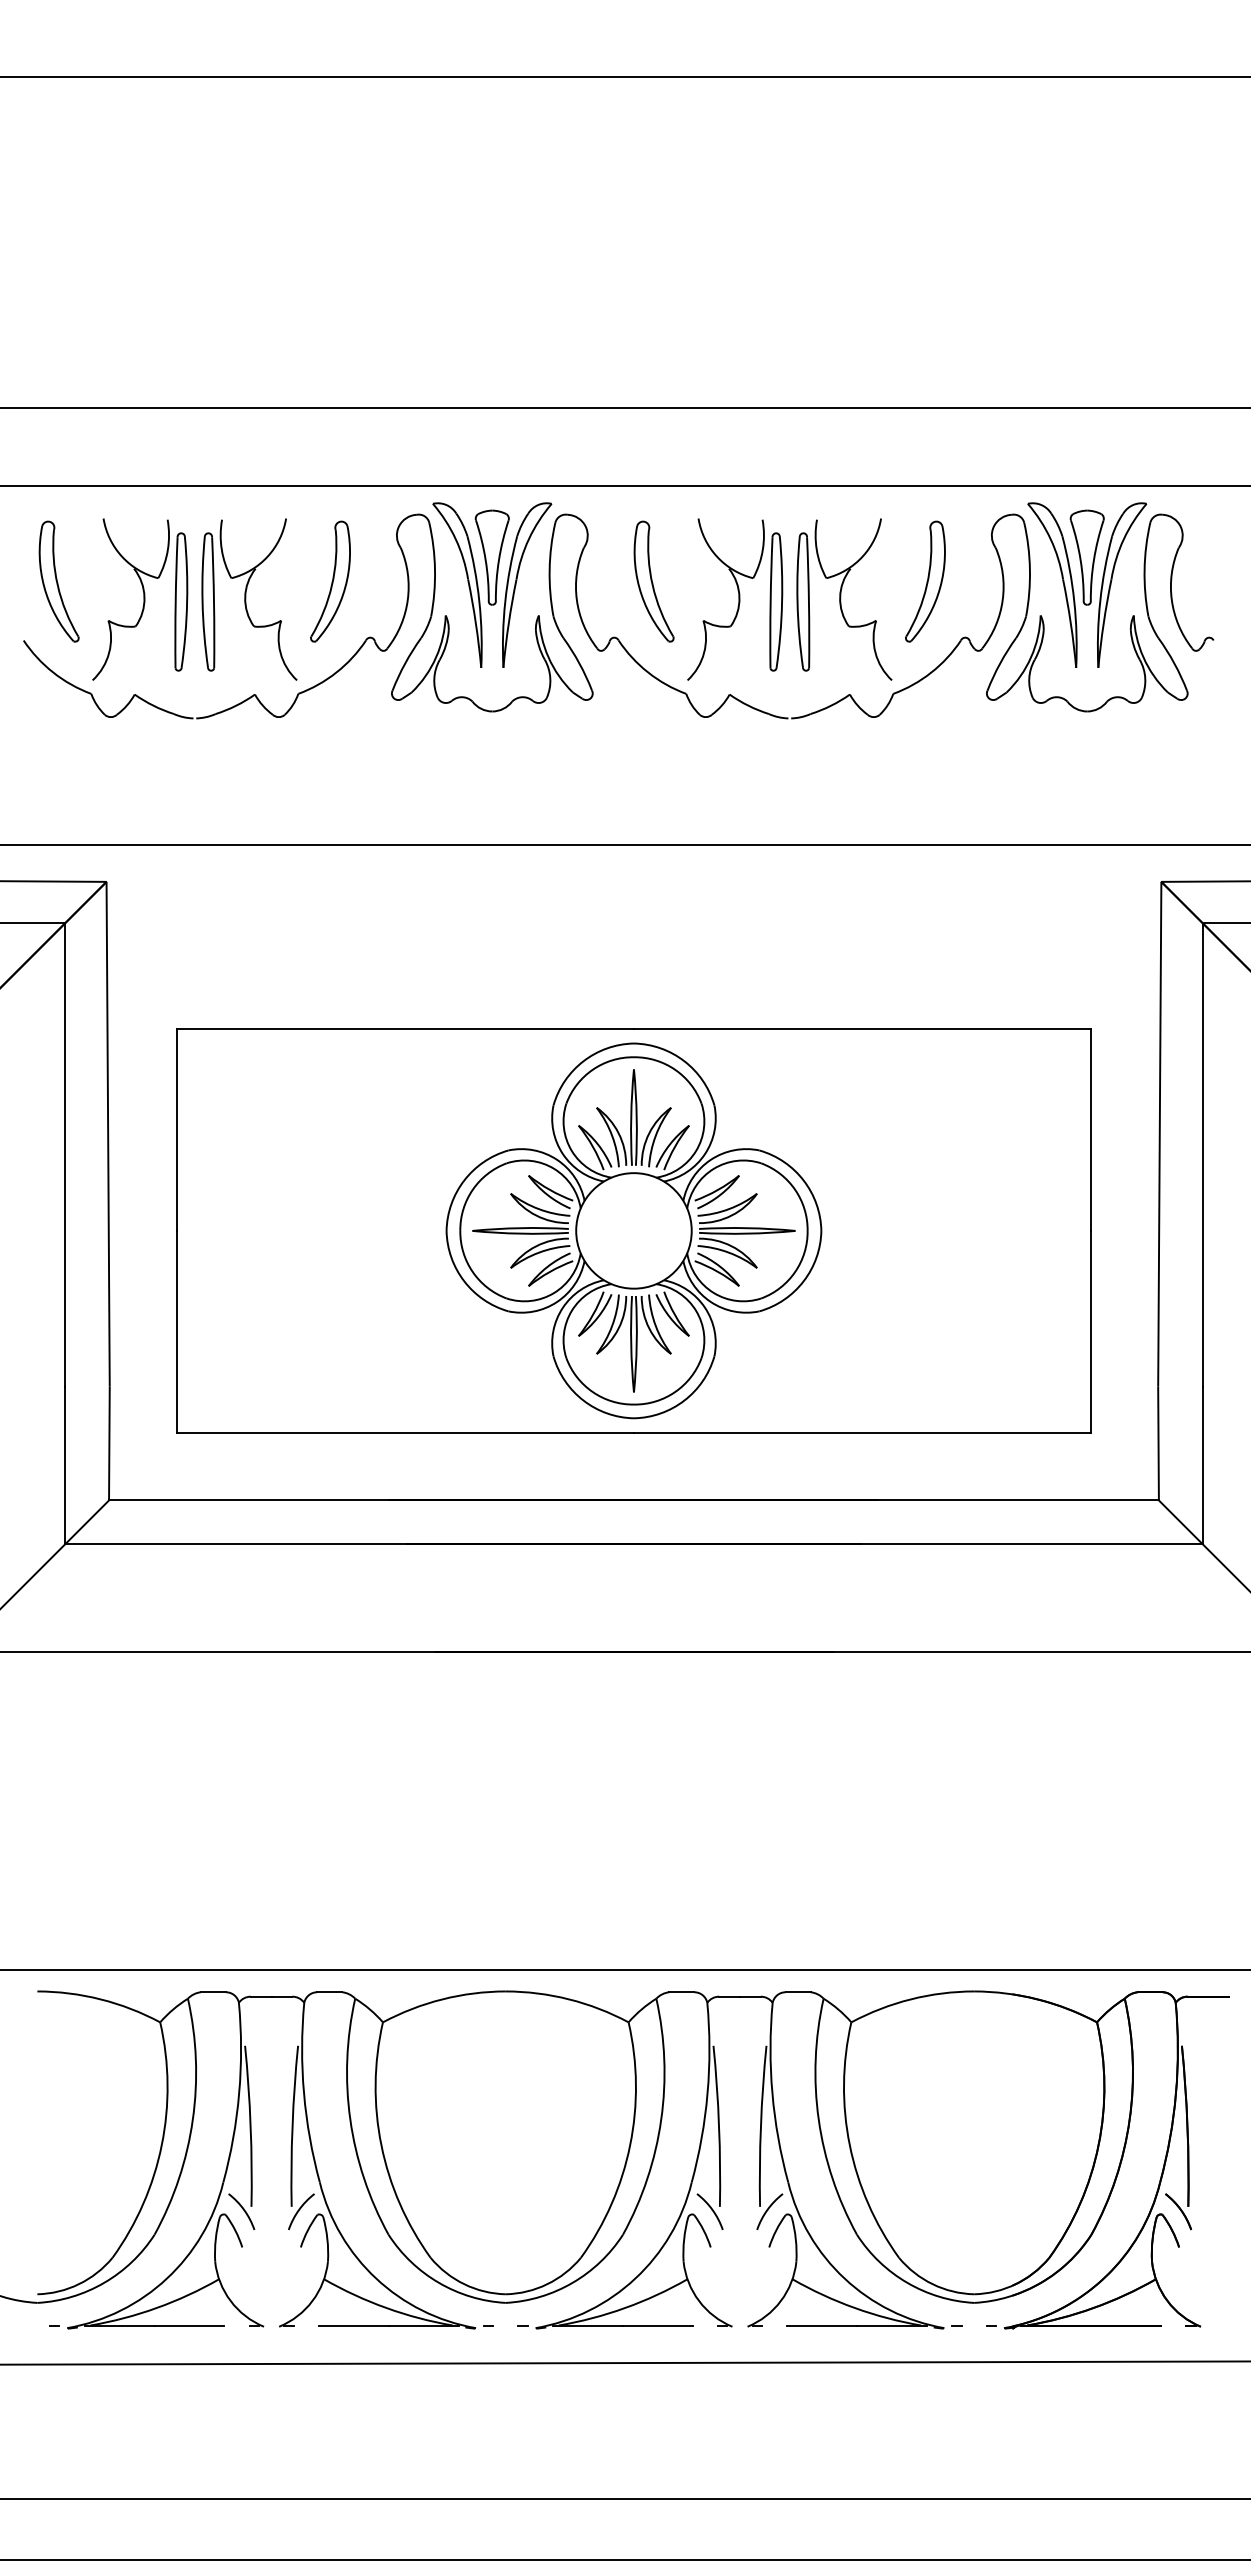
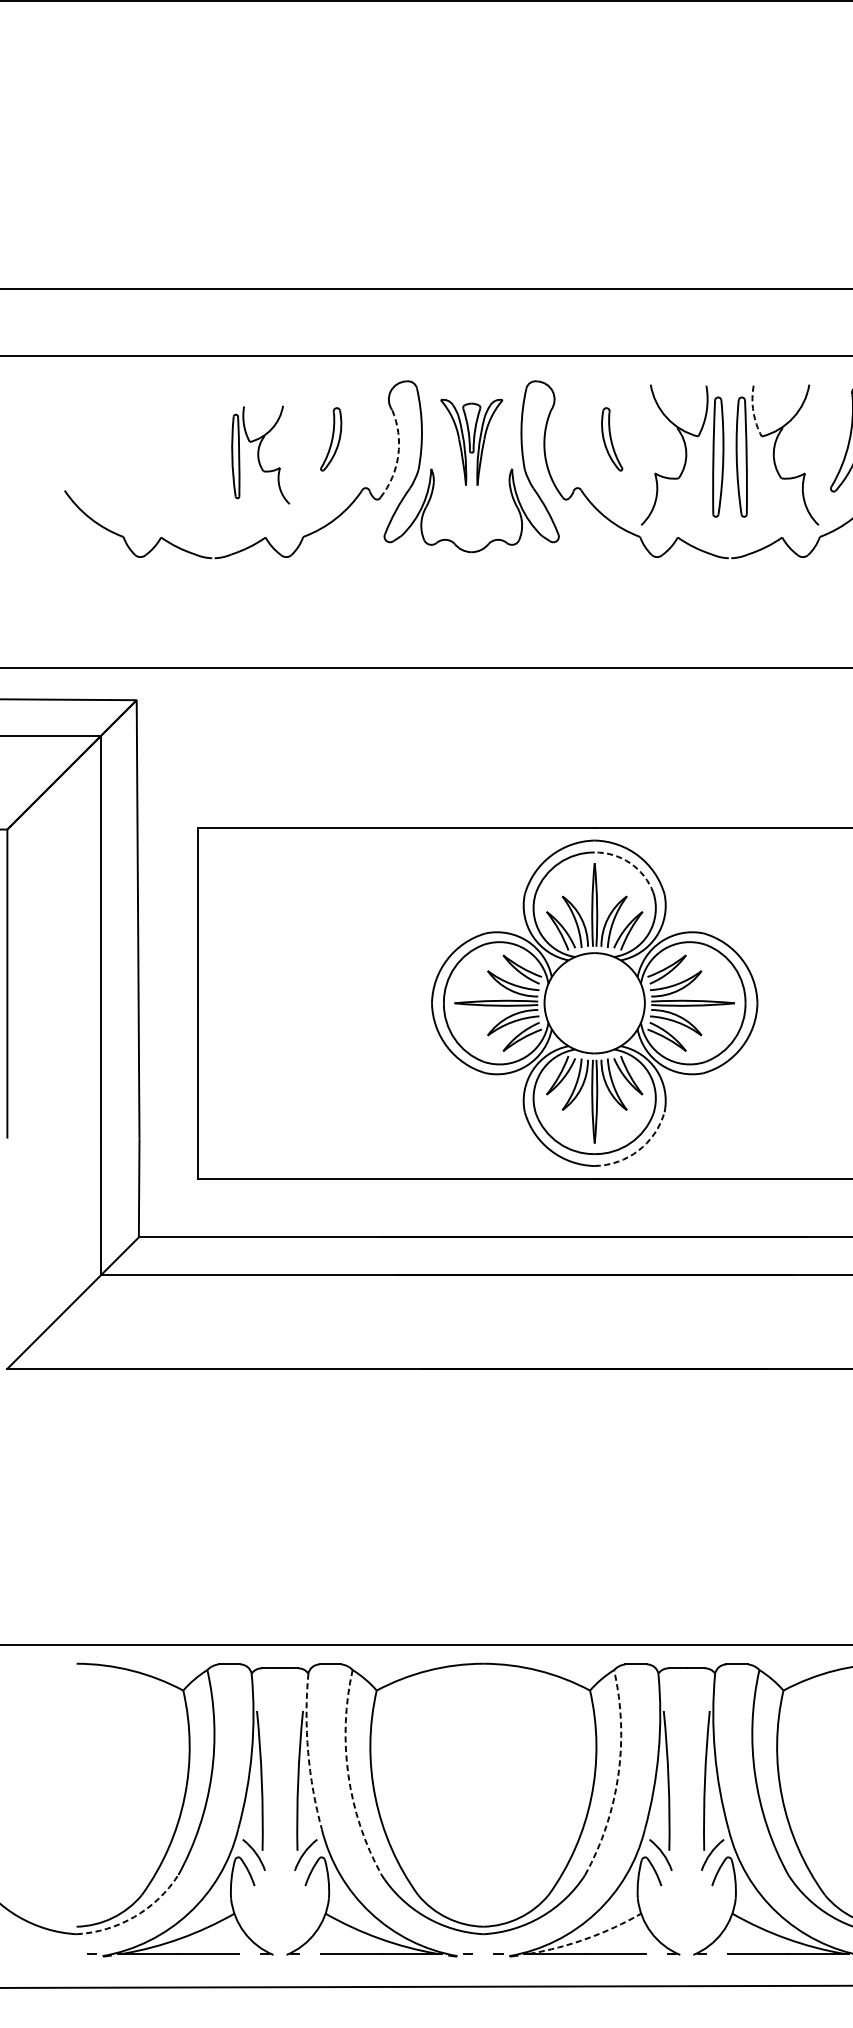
arc: (816, 549) -> (753, 411), solid -> dashed
part: (58, 581) -> (94, 439), removed
part: (330, 581) -> (331, 439), size x0.6
part: (653, 581) -> (611, 439), size x0.6
part: (492, 584) -> (471, 441), size x0.6
part: (140, 599) -> (166, 454), removed
part: (249, 599) -> (260, 454), size x0.7
arc: (407, 599) -> (398, 454), solid -> dashed
arc: (675, 1069) -> (630, 863), solid -> dashed
arc: (684, 1400) -> (638, 1150), solid -> dashed
arc: (304, 2093) -> (308, 1752), solid -> dashed
arc: (350, 2119) -> (348, 1774), solid -> dashed
arc: (661, 2119) -> (618, 1774), solid -> dashed
arc: (104, 2282) -> (134, 1916), solid -> dashed
arc: (625, 2308) -> (587, 1939), solid -> dashed

